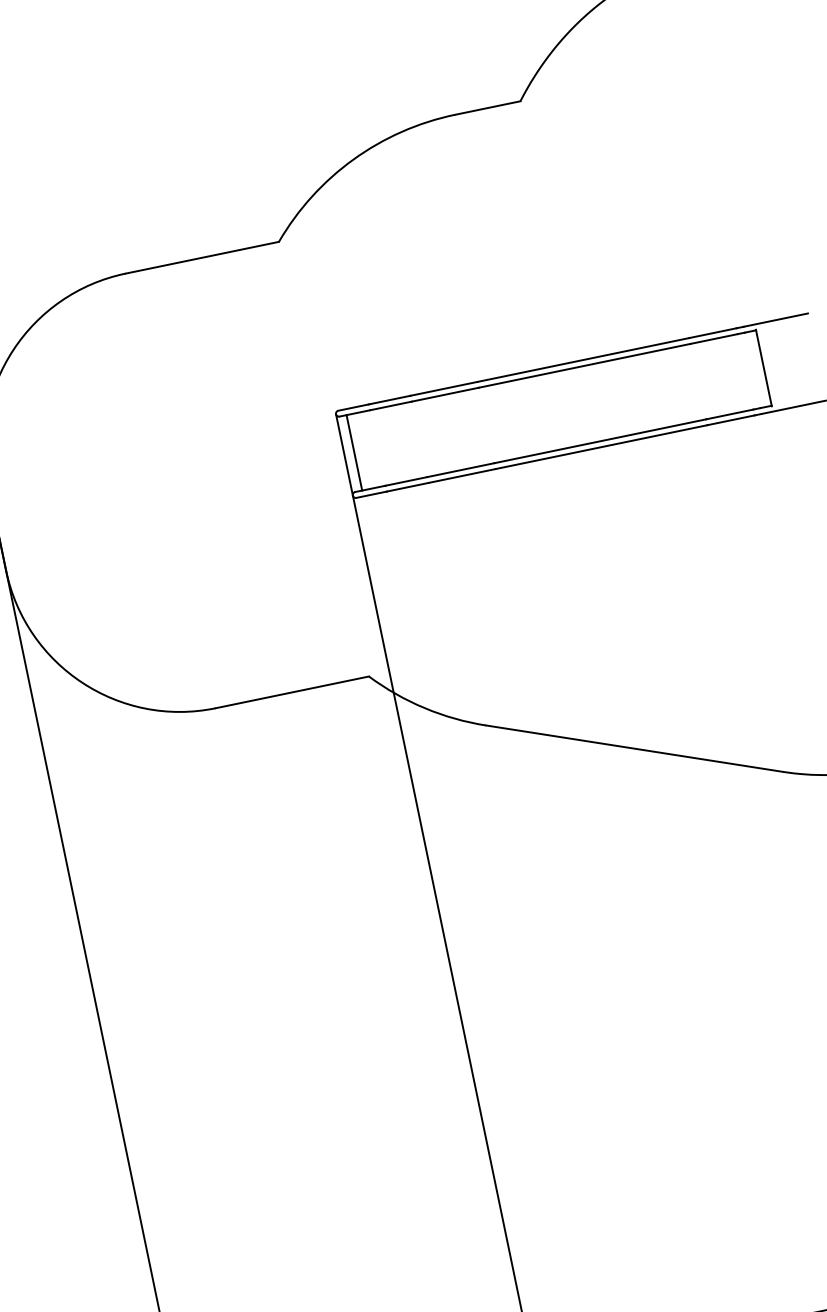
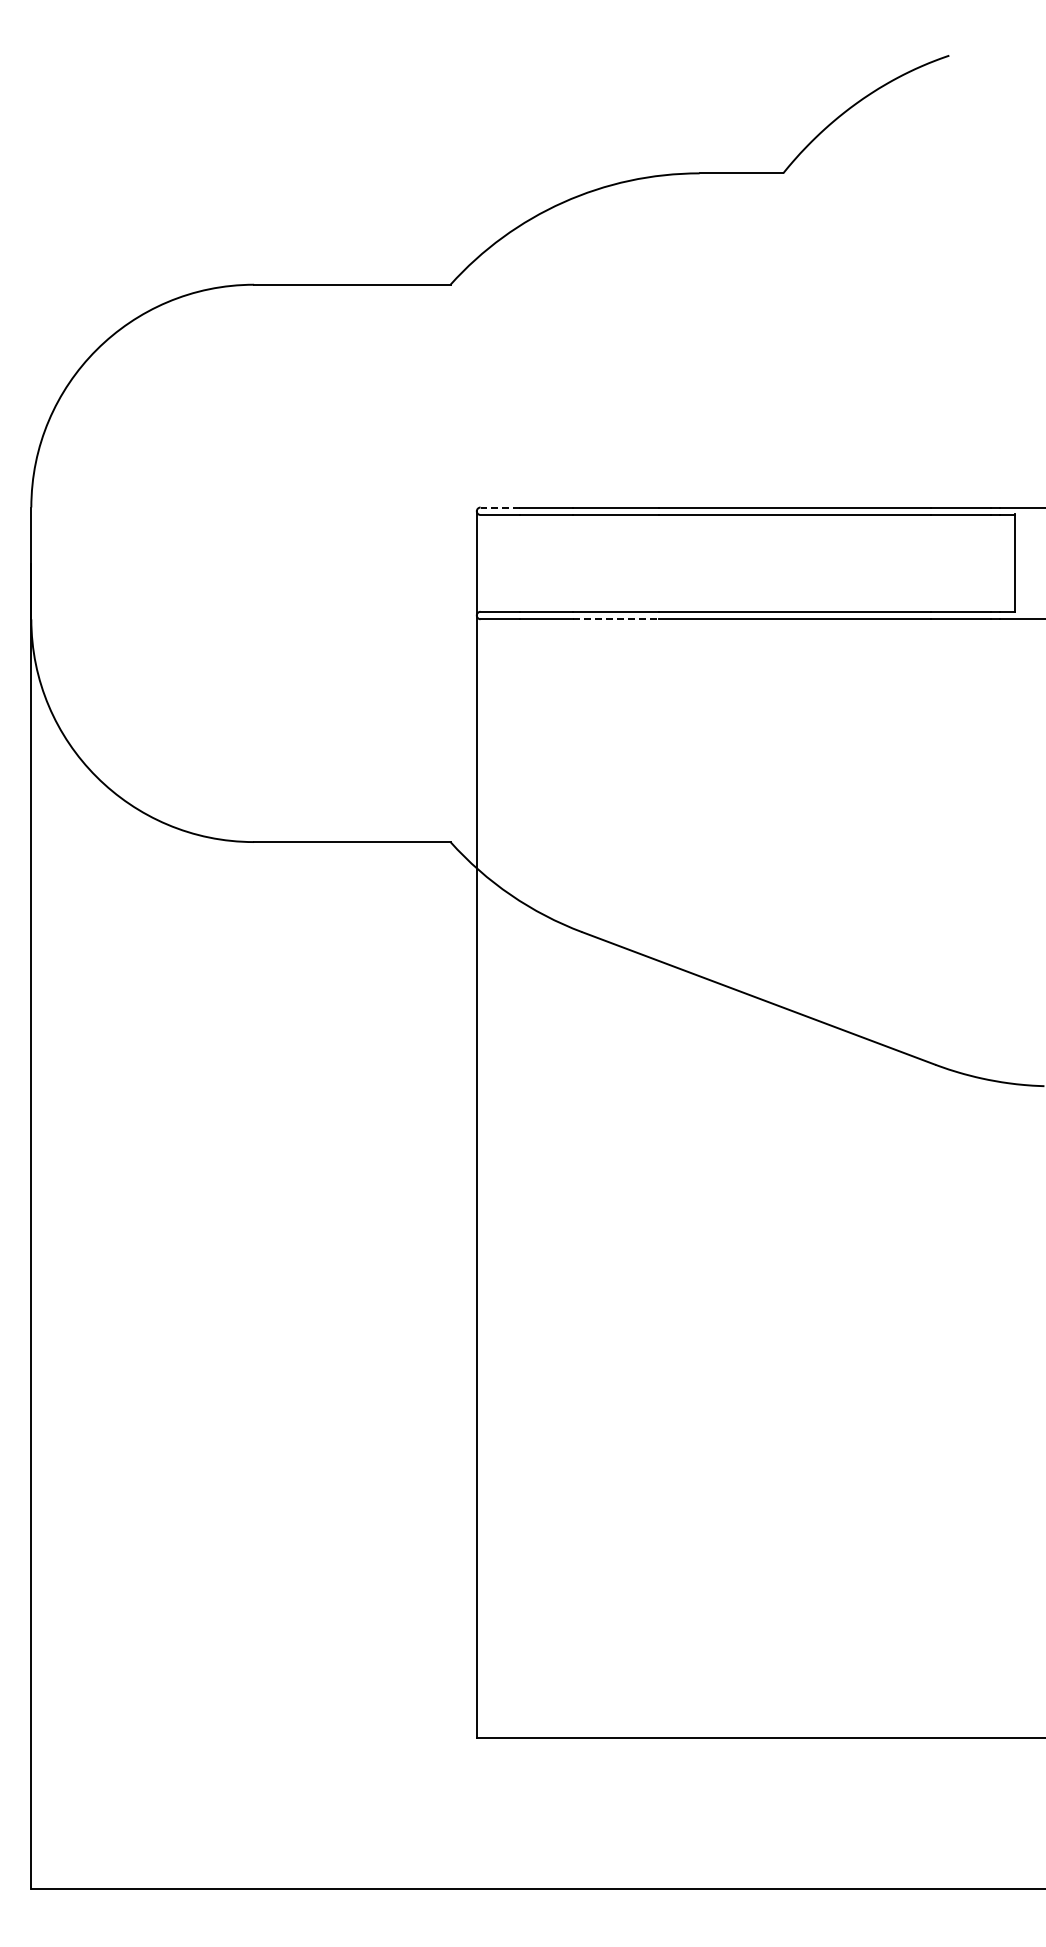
line: (353, 407) -> (500, 507), solid -> dashed
line: (354, 452) -> (489, 563), removed
line: (462, 476) -> (616, 619), solid -> dashed

